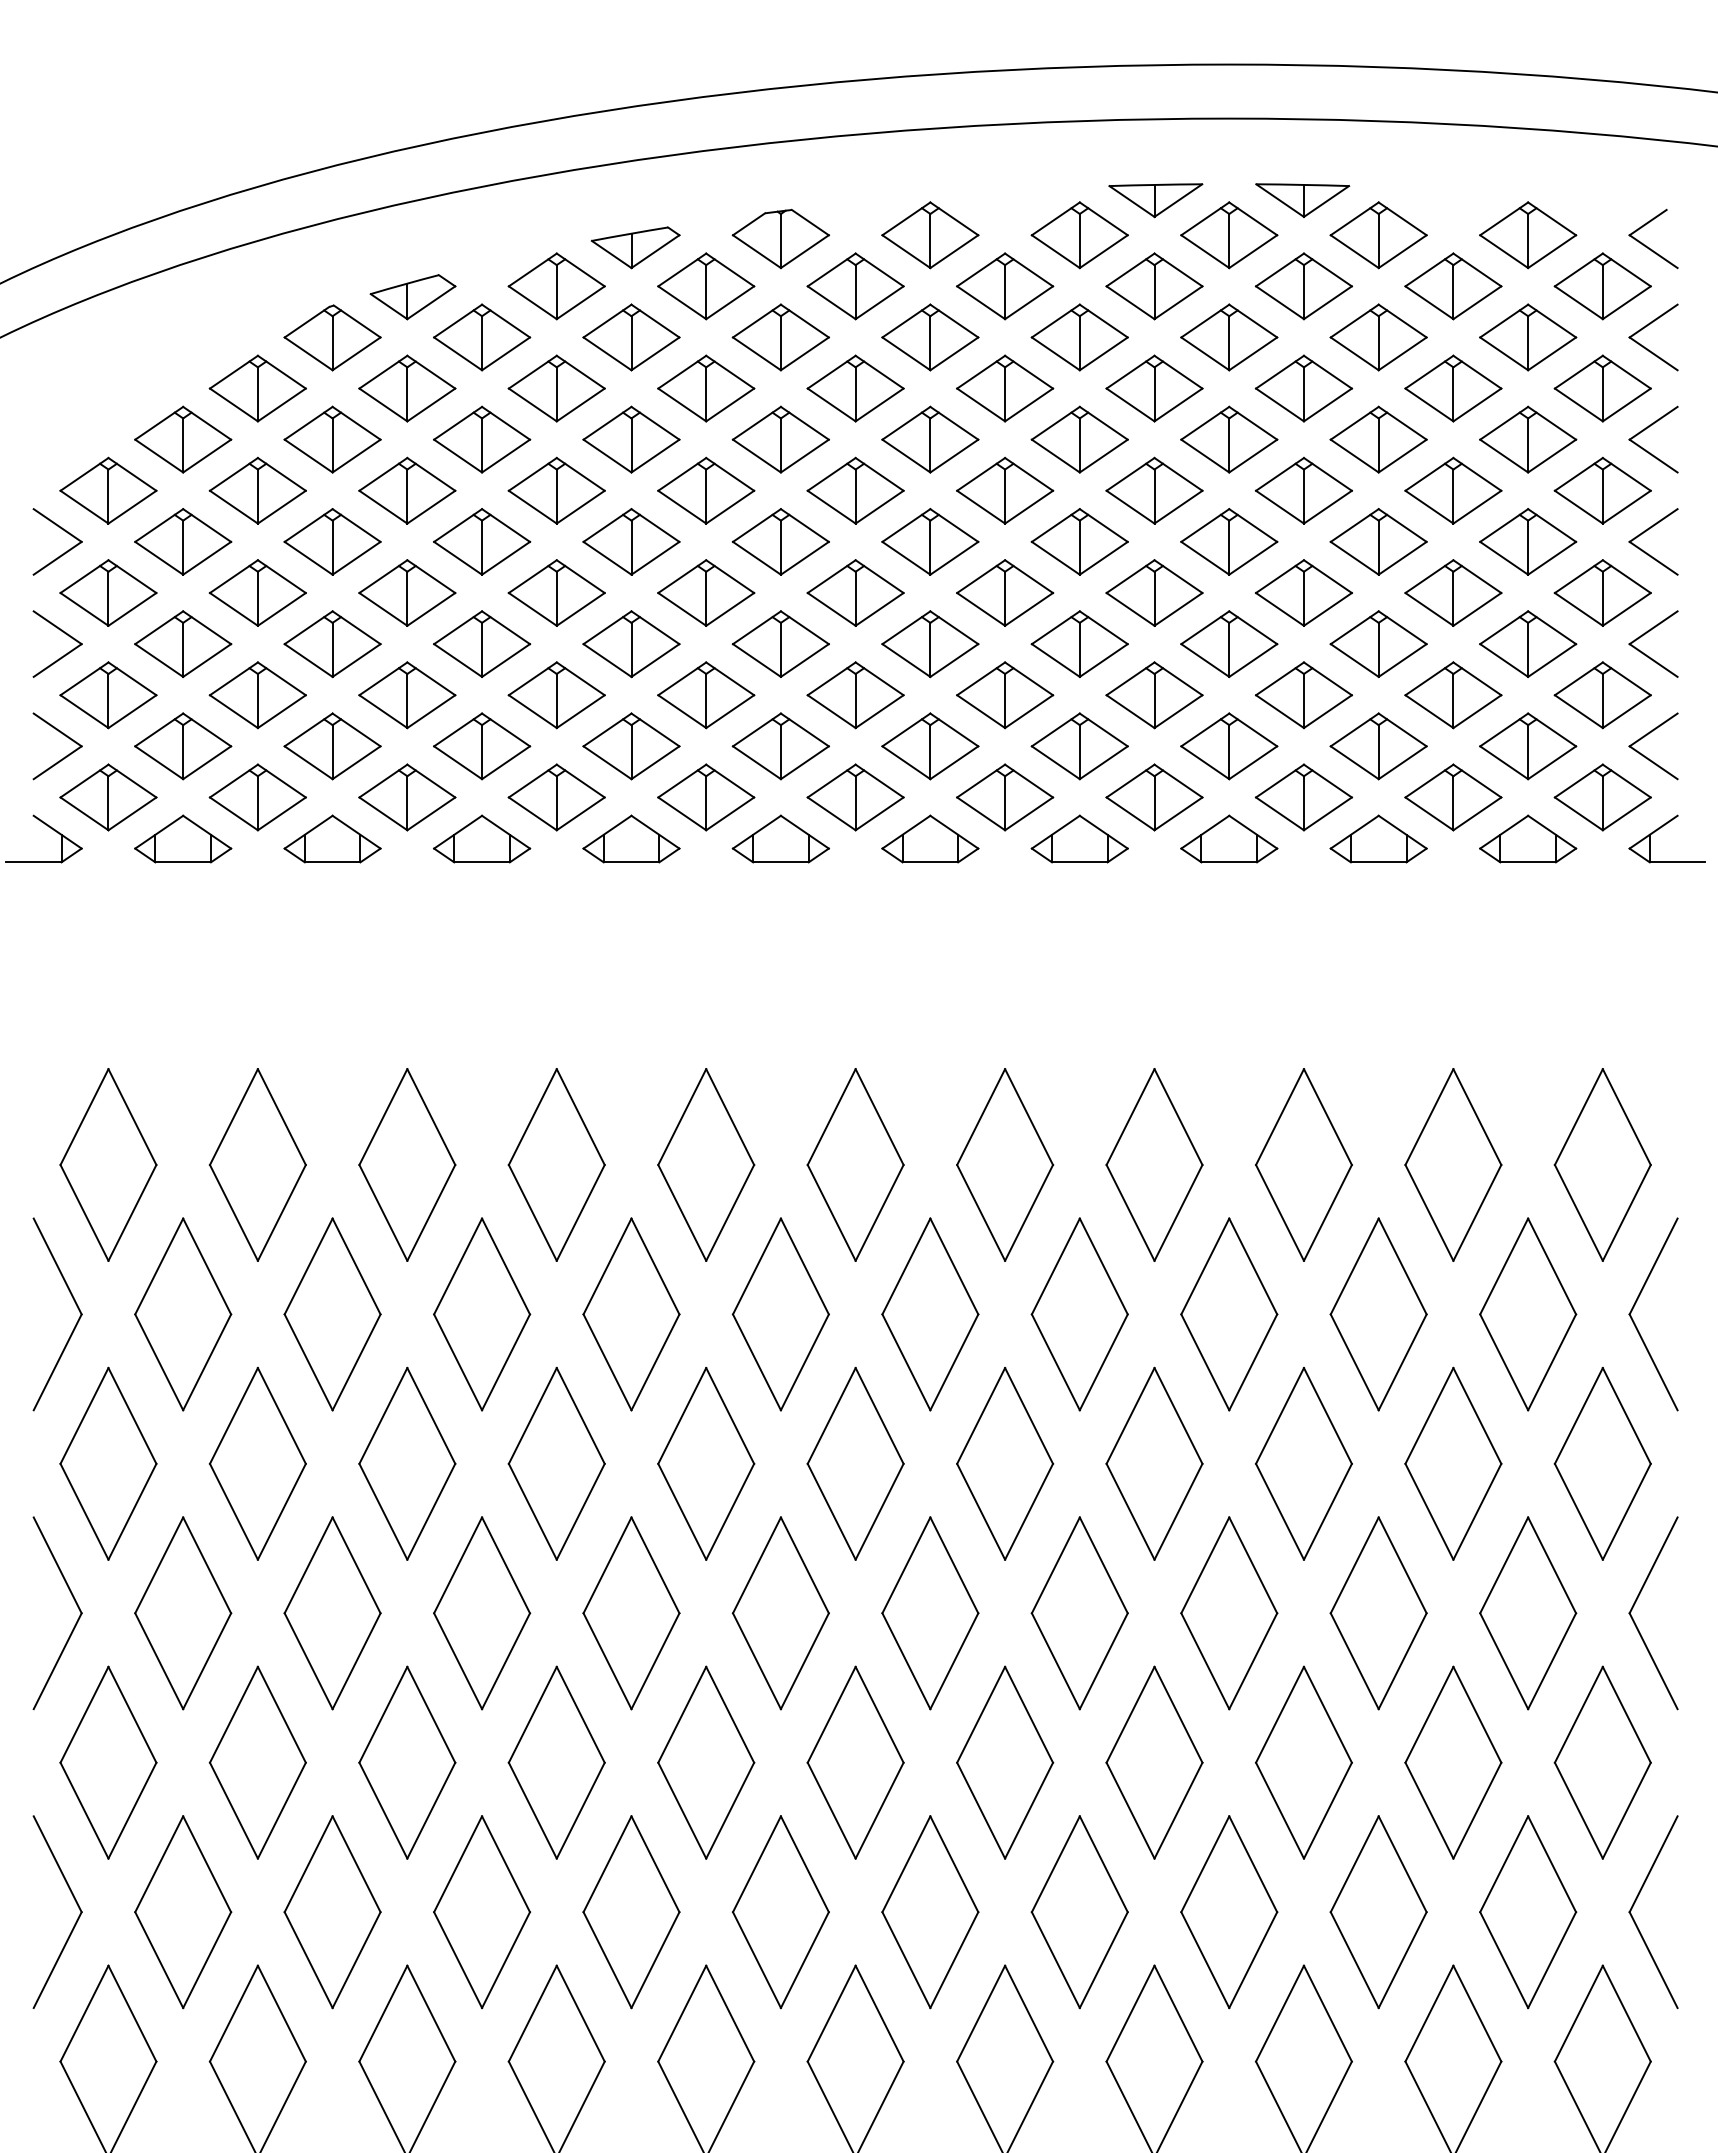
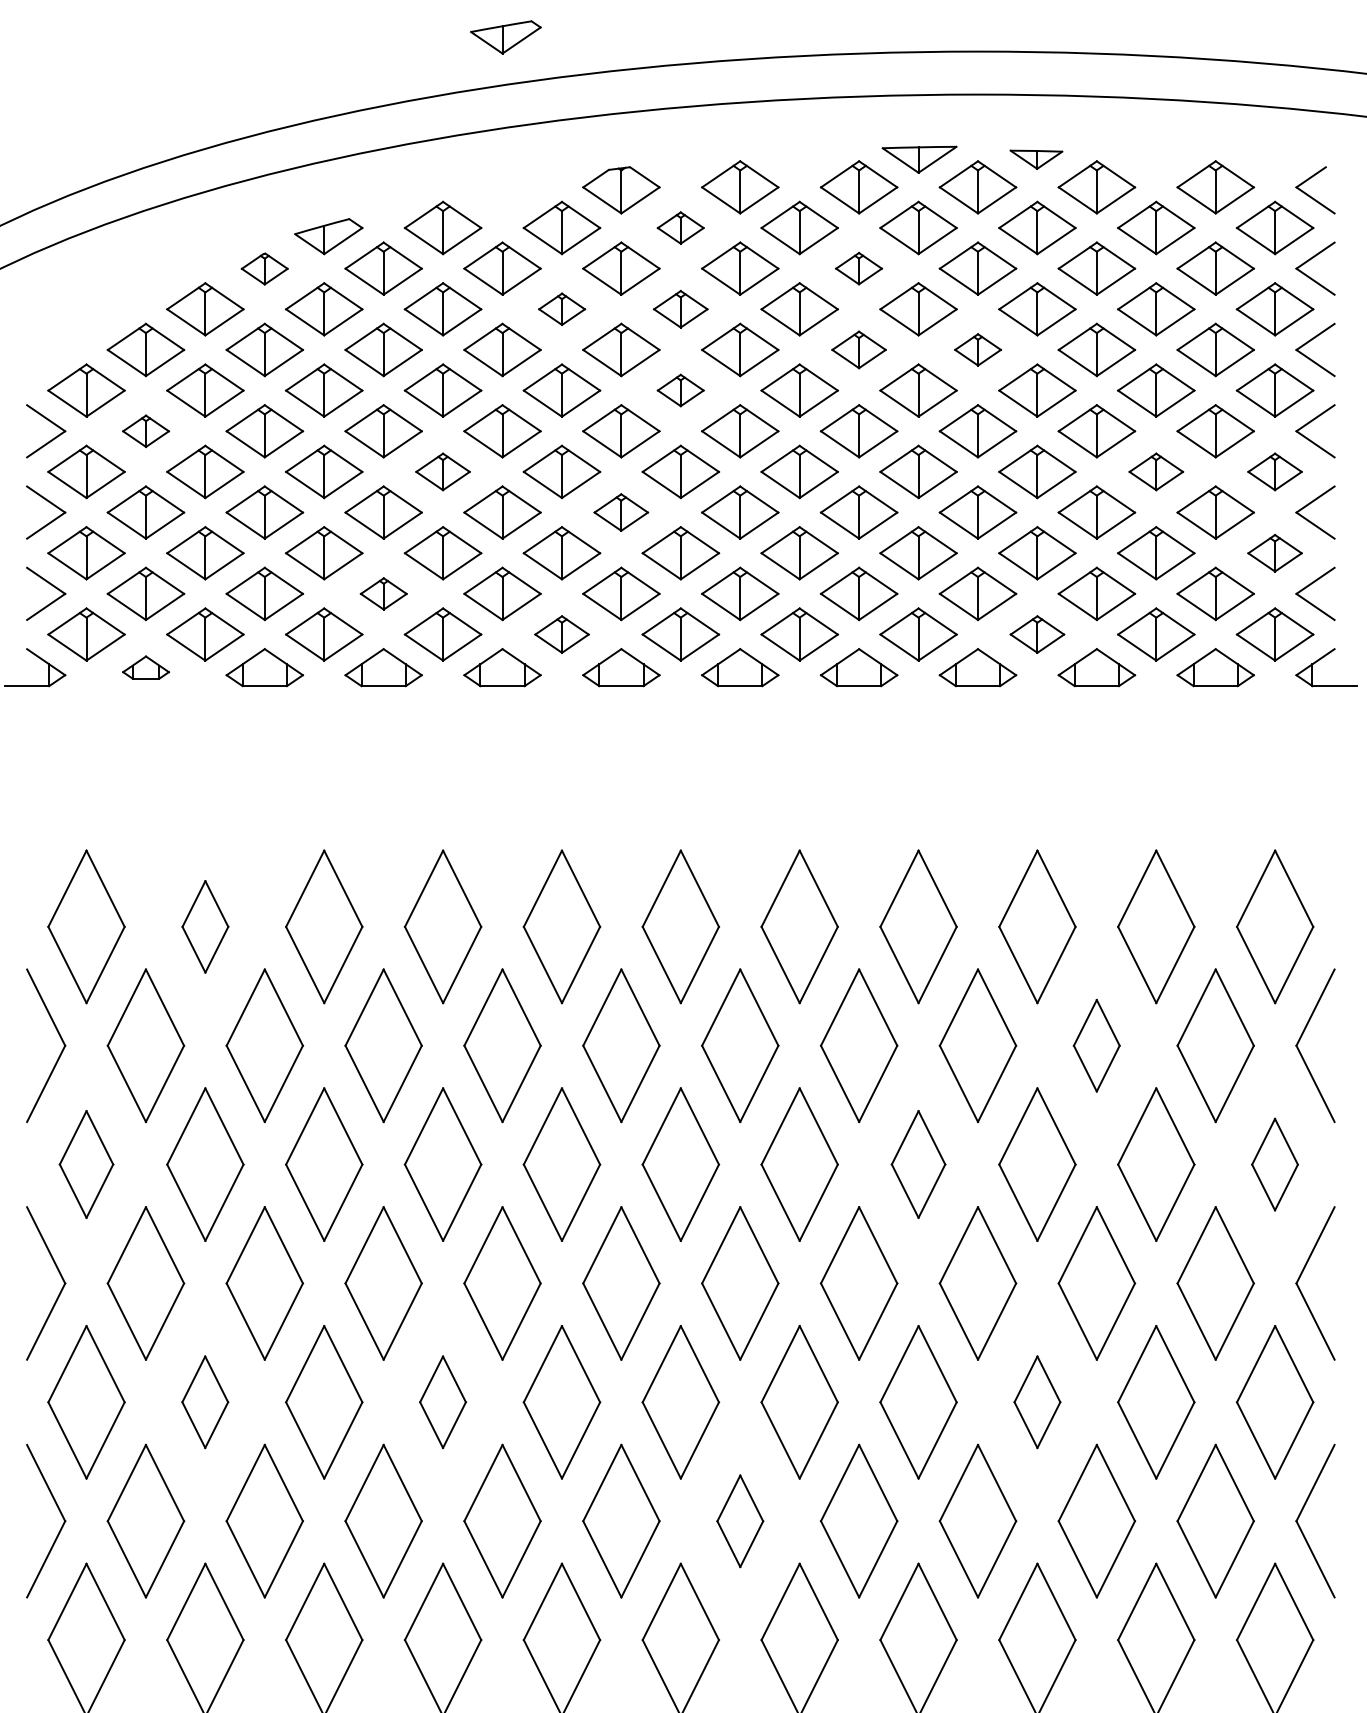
part: (1302, 200) -> (1036, 159), size x0.7
part: (635, 247) -> (505, 37), moved
part: (855, 286) -> (680, 228), size x0.6
part: (332, 337) -> (264, 268), size x0.6
part: (1079, 337) -> (858, 268), size x0.6
part: (706, 388) -> (562, 309), size x0.6
part: (855, 388) -> (680, 309), size x0.7
part: (1079, 439) -> (858, 349), size x0.7
part: (1229, 439) -> (978, 349), size x0.6
part: (855, 490) -> (680, 390), size x0.6
part: (183, 541) -> (146, 430), size x0.6
part: (556, 592) -> (442, 471), size x0.7
part: (1453, 592) -> (1156, 471), size x0.7
part: (1602, 592) -> (1274, 471), size x0.7
part: (780, 643) -> (621, 512), size x0.7
part: (1602, 695) -> (1274, 553), size x0.7
part: (482, 746) -> (384, 594), size x0.6
part: (706, 797) -> (562, 634), size x0.7
part: (1303, 797) -> (1037, 634), size x0.7
part: (183, 838) -> (146, 667), size x0.6
part: (257, 1164) -> (205, 926), size x0.6
part: (1378, 1314) -> (1096, 1045), size x0.6
part: (108, 1463) -> (86, 1164), size x0.7
part: (1154, 1463) -> (918, 1164), size x0.7
part: (1602, 1463) -> (1274, 1164), size x0.6
part: (257, 1762) -> (205, 1402), size x0.6
part: (556, 1762) -> (442, 1402), size x0.6
part: (1303, 1762) -> (1037, 1402), size x0.6
part: (930, 1912) -> (740, 1521), size x0.6

